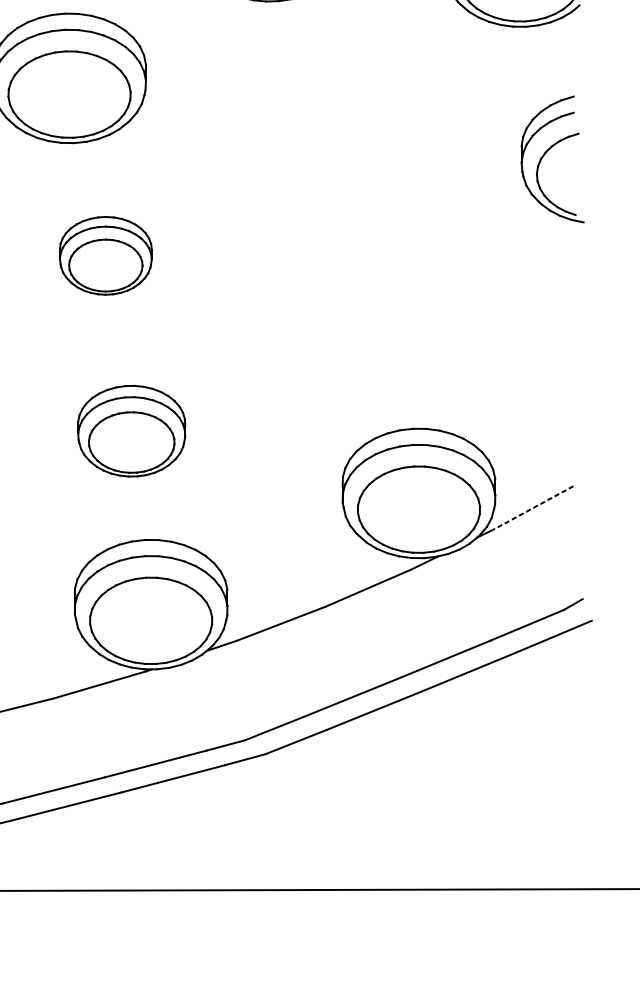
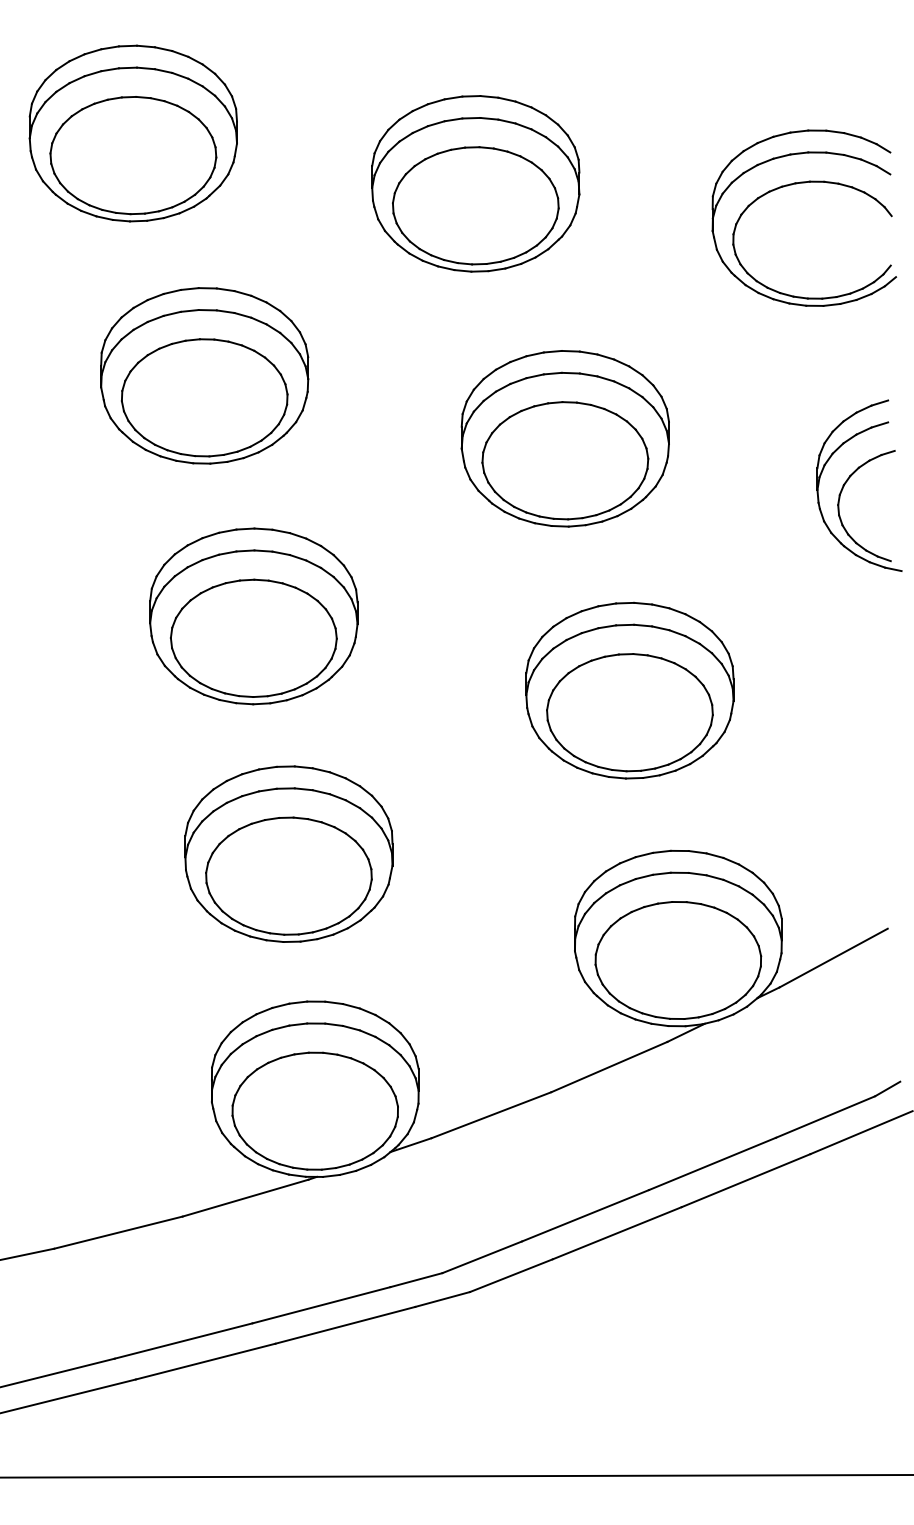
part: (334, 124) -> (564, 438), added
part: (105, 255) -> (253, 616), size x1.67
part: (382, 310) -> (629, 690), added
part: (131, 430) -> (288, 853), size x1.43
line: (533, 508) -> (833, 958), dashed -> solid

